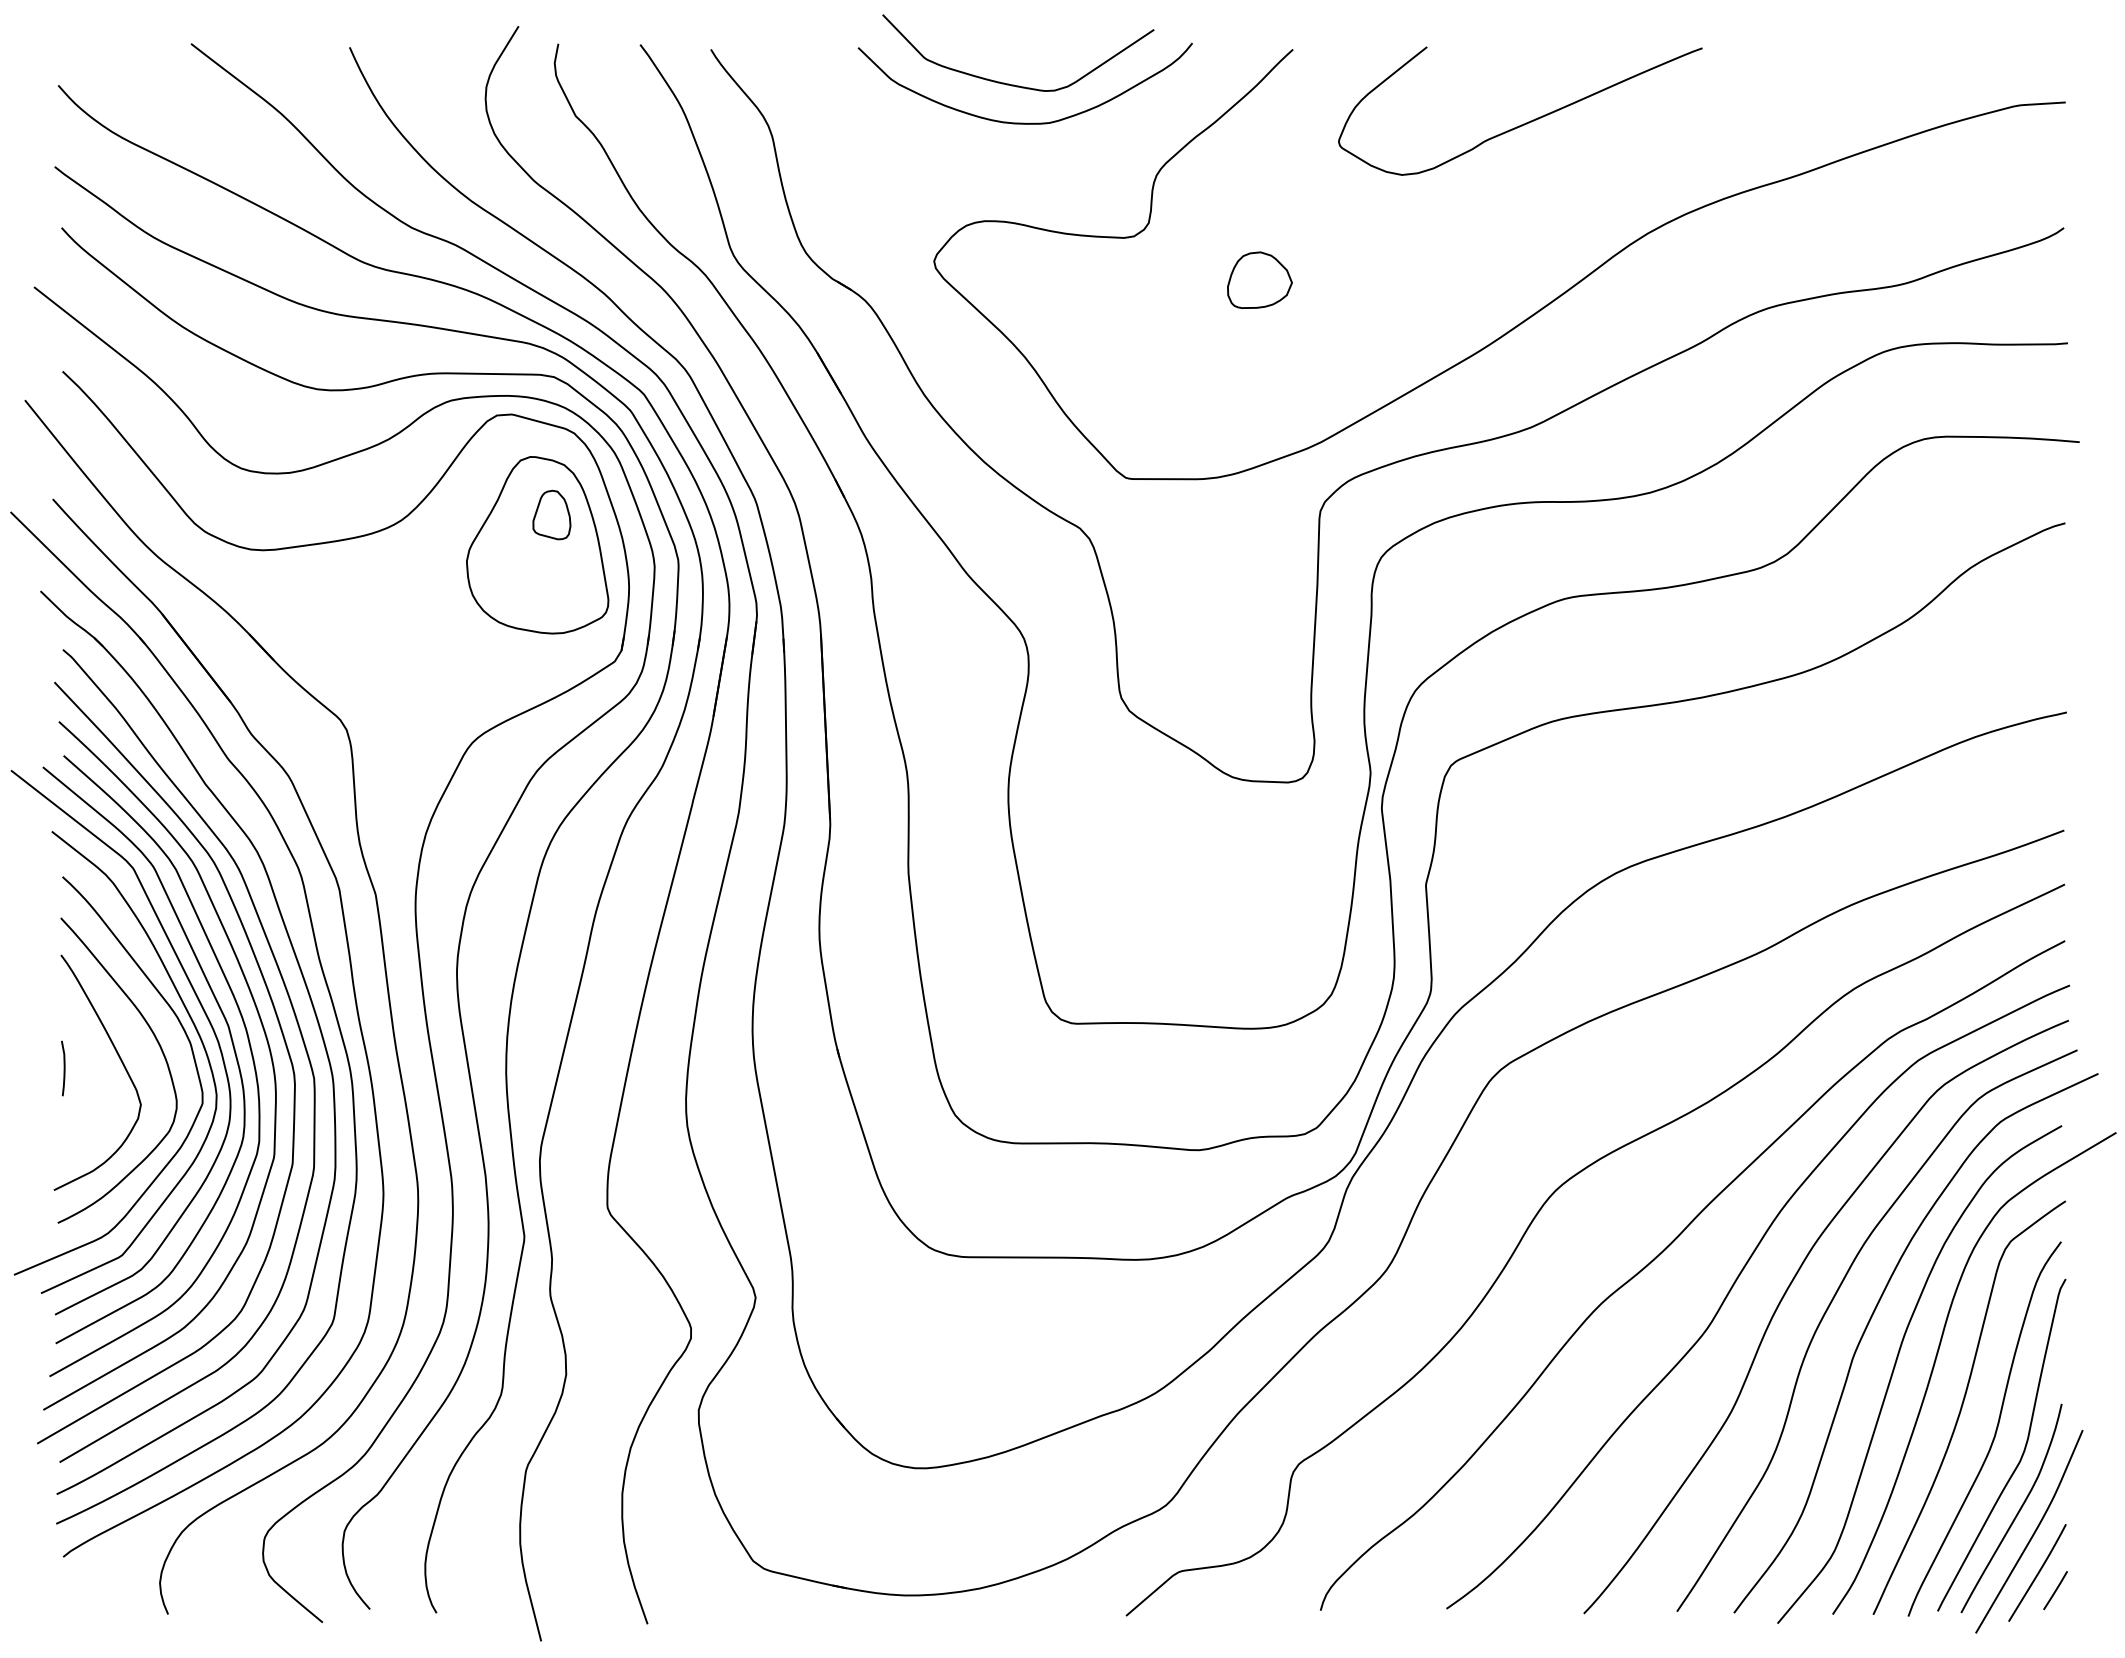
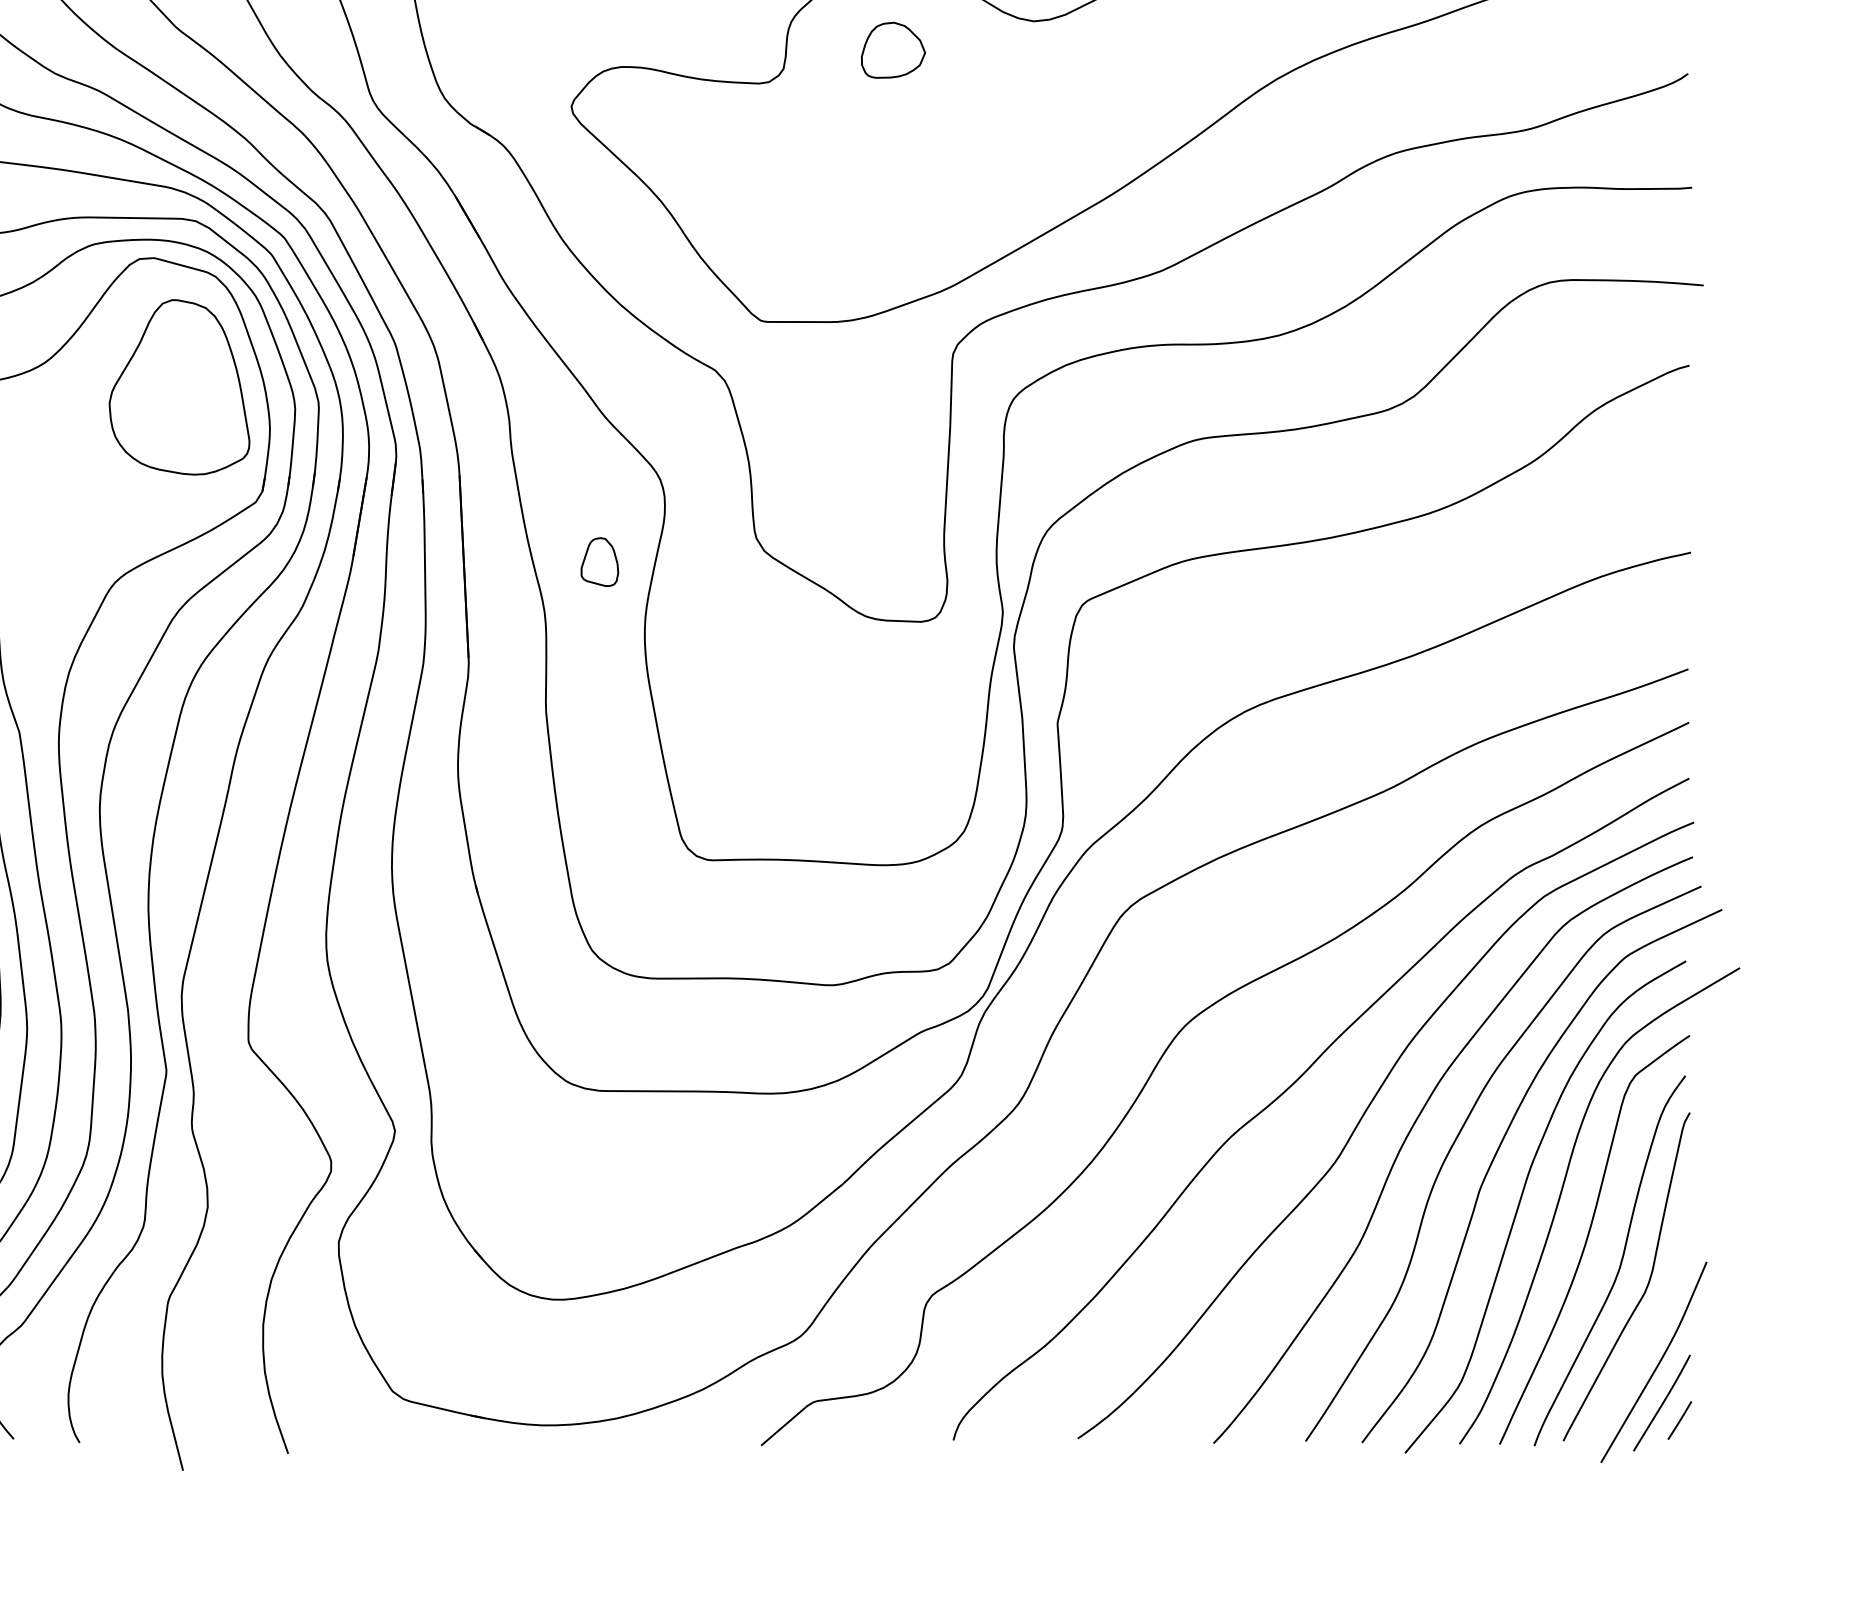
part: (1259, 279) -> (893, 49), moved
part: (551, 514) -> (599, 561), moved
curve: (2016, 1513) -> (1641, 1344), removed

